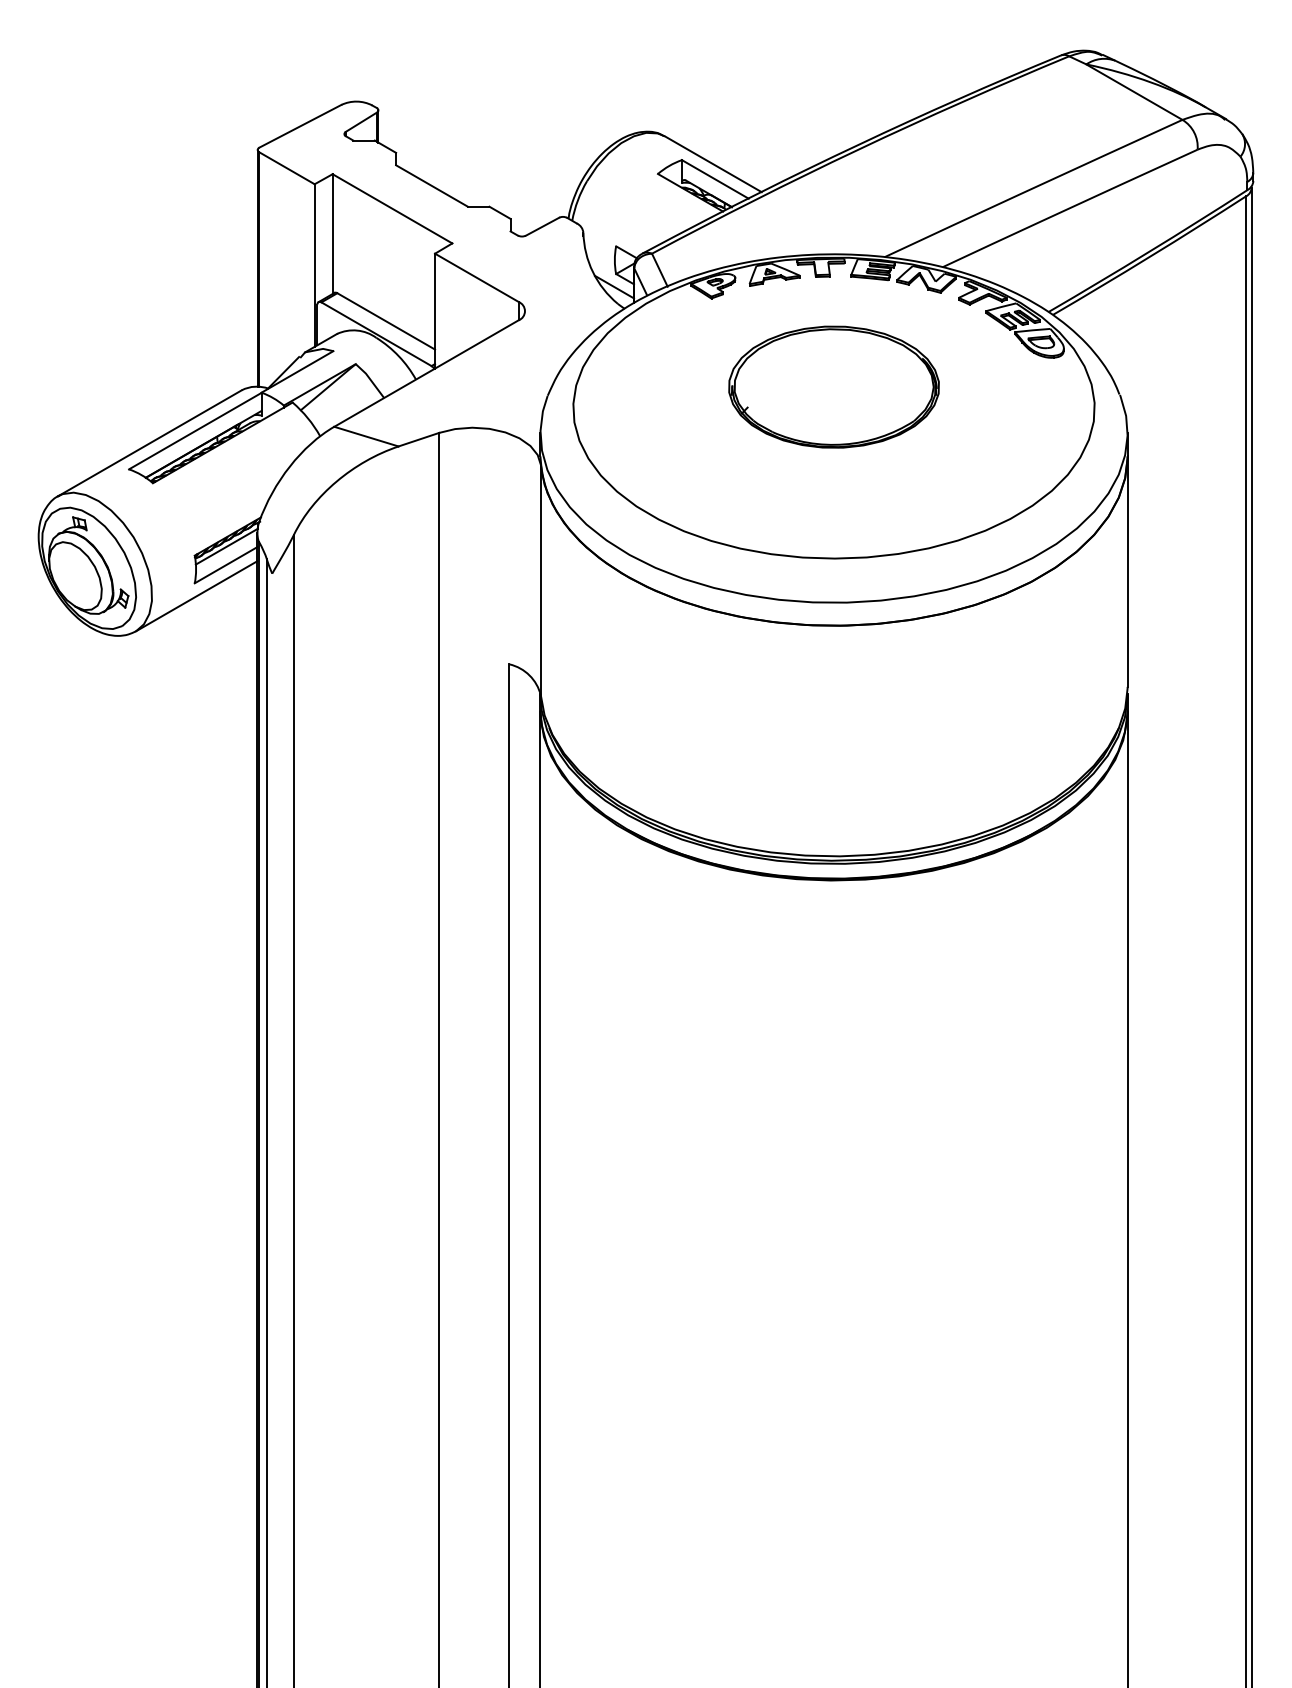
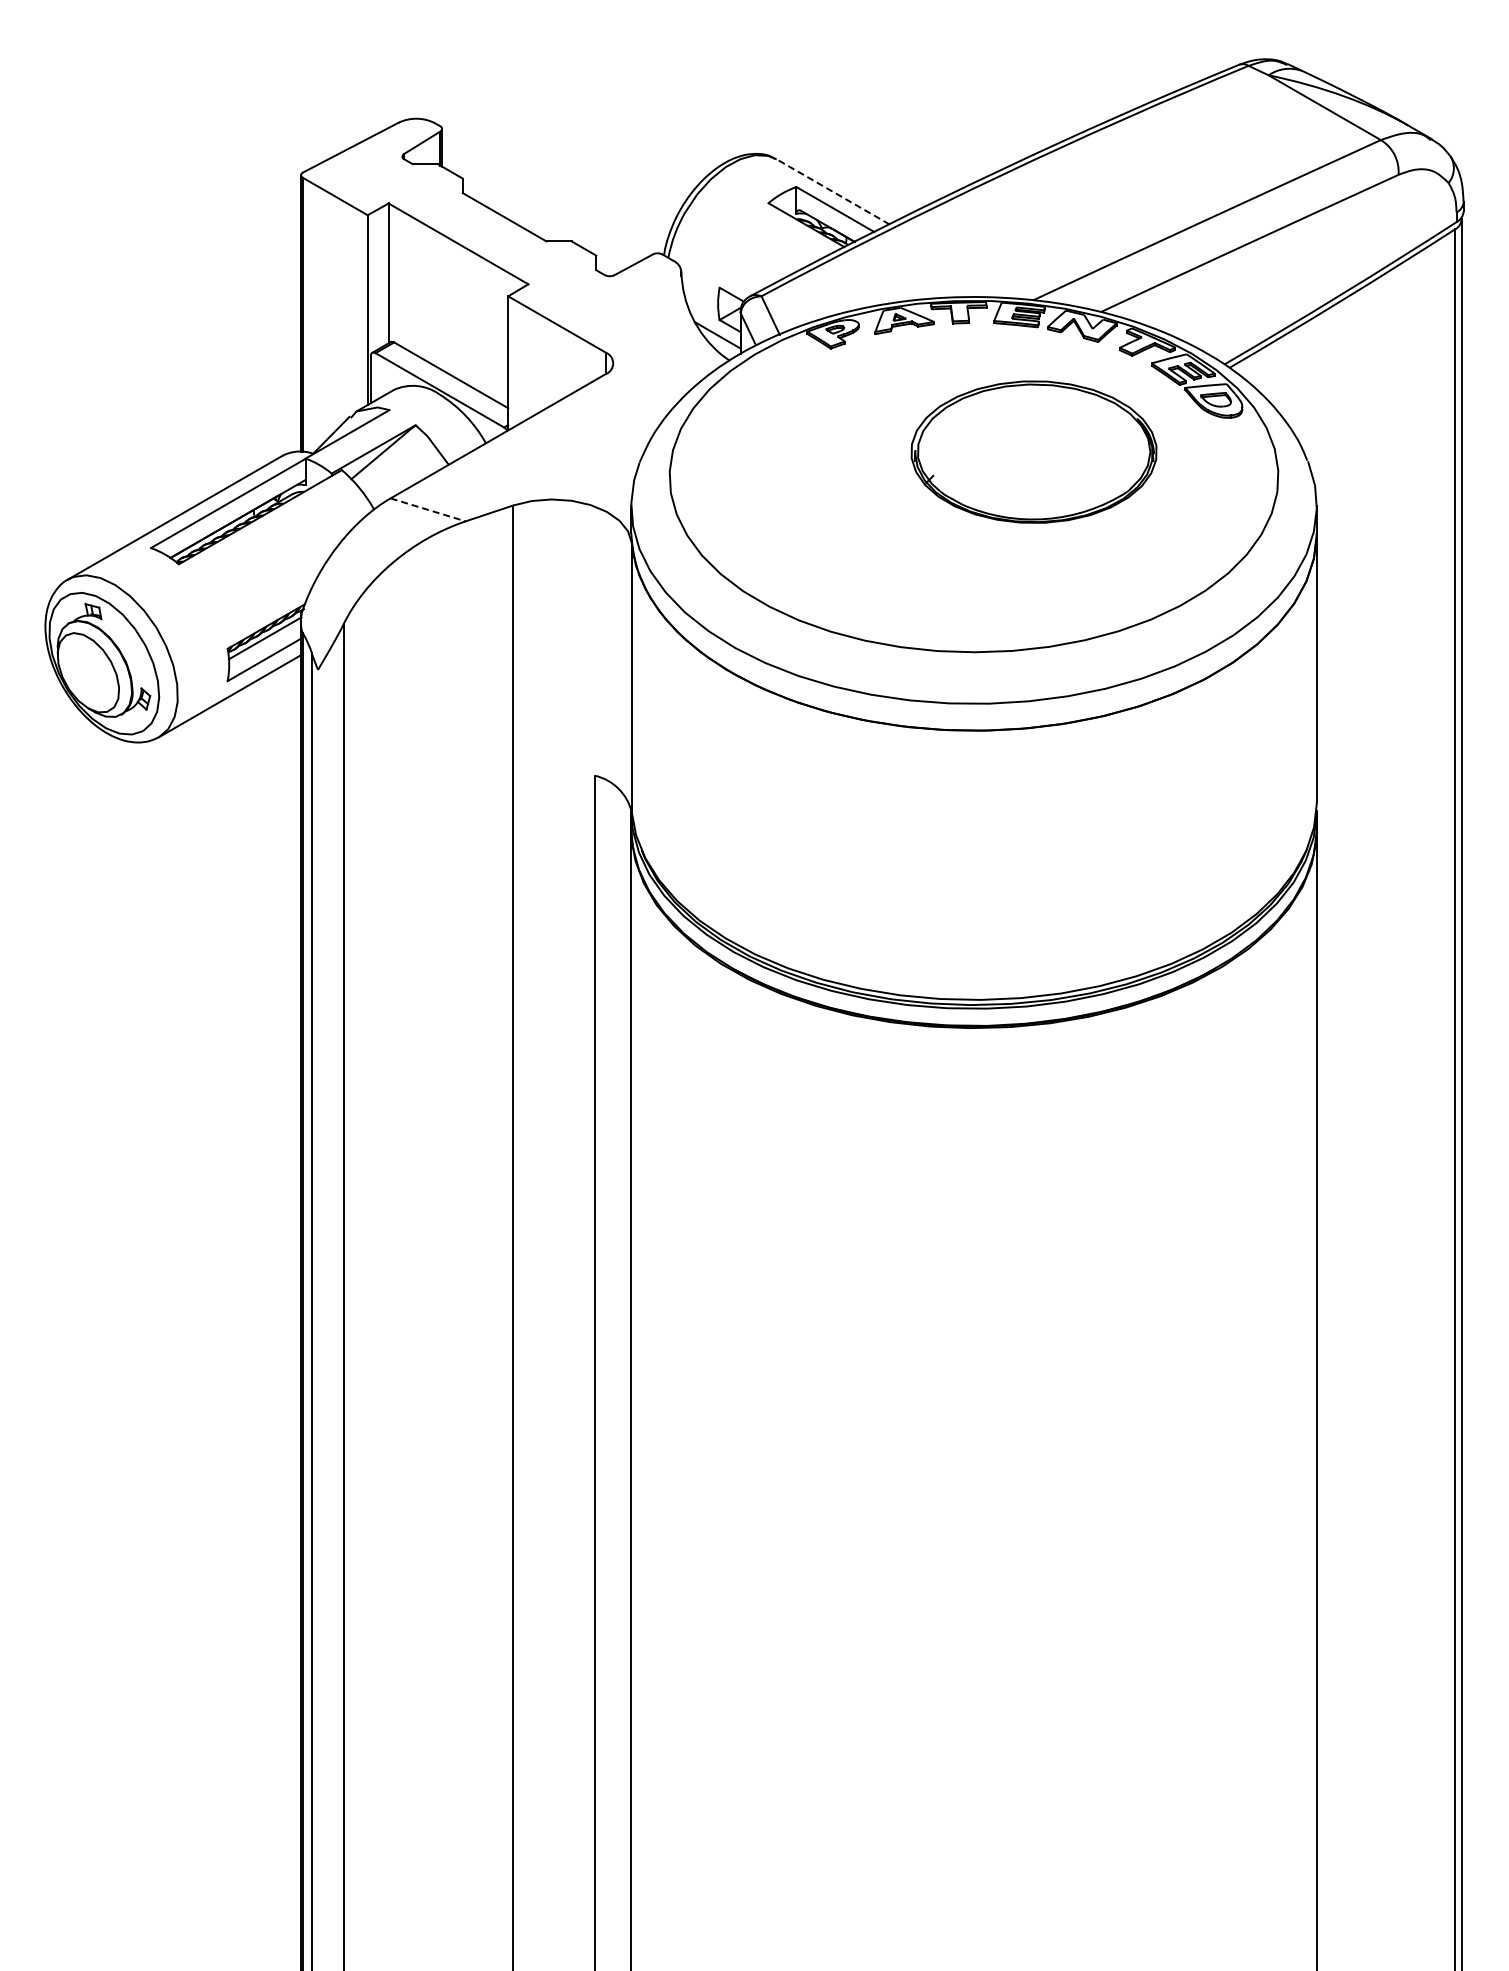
line: (712, 163) -> (832, 191), solid -> dashed
part: (833, 386) -> (1033, 451), moved
line: (366, 437) -> (428, 510), solid -> dashed

